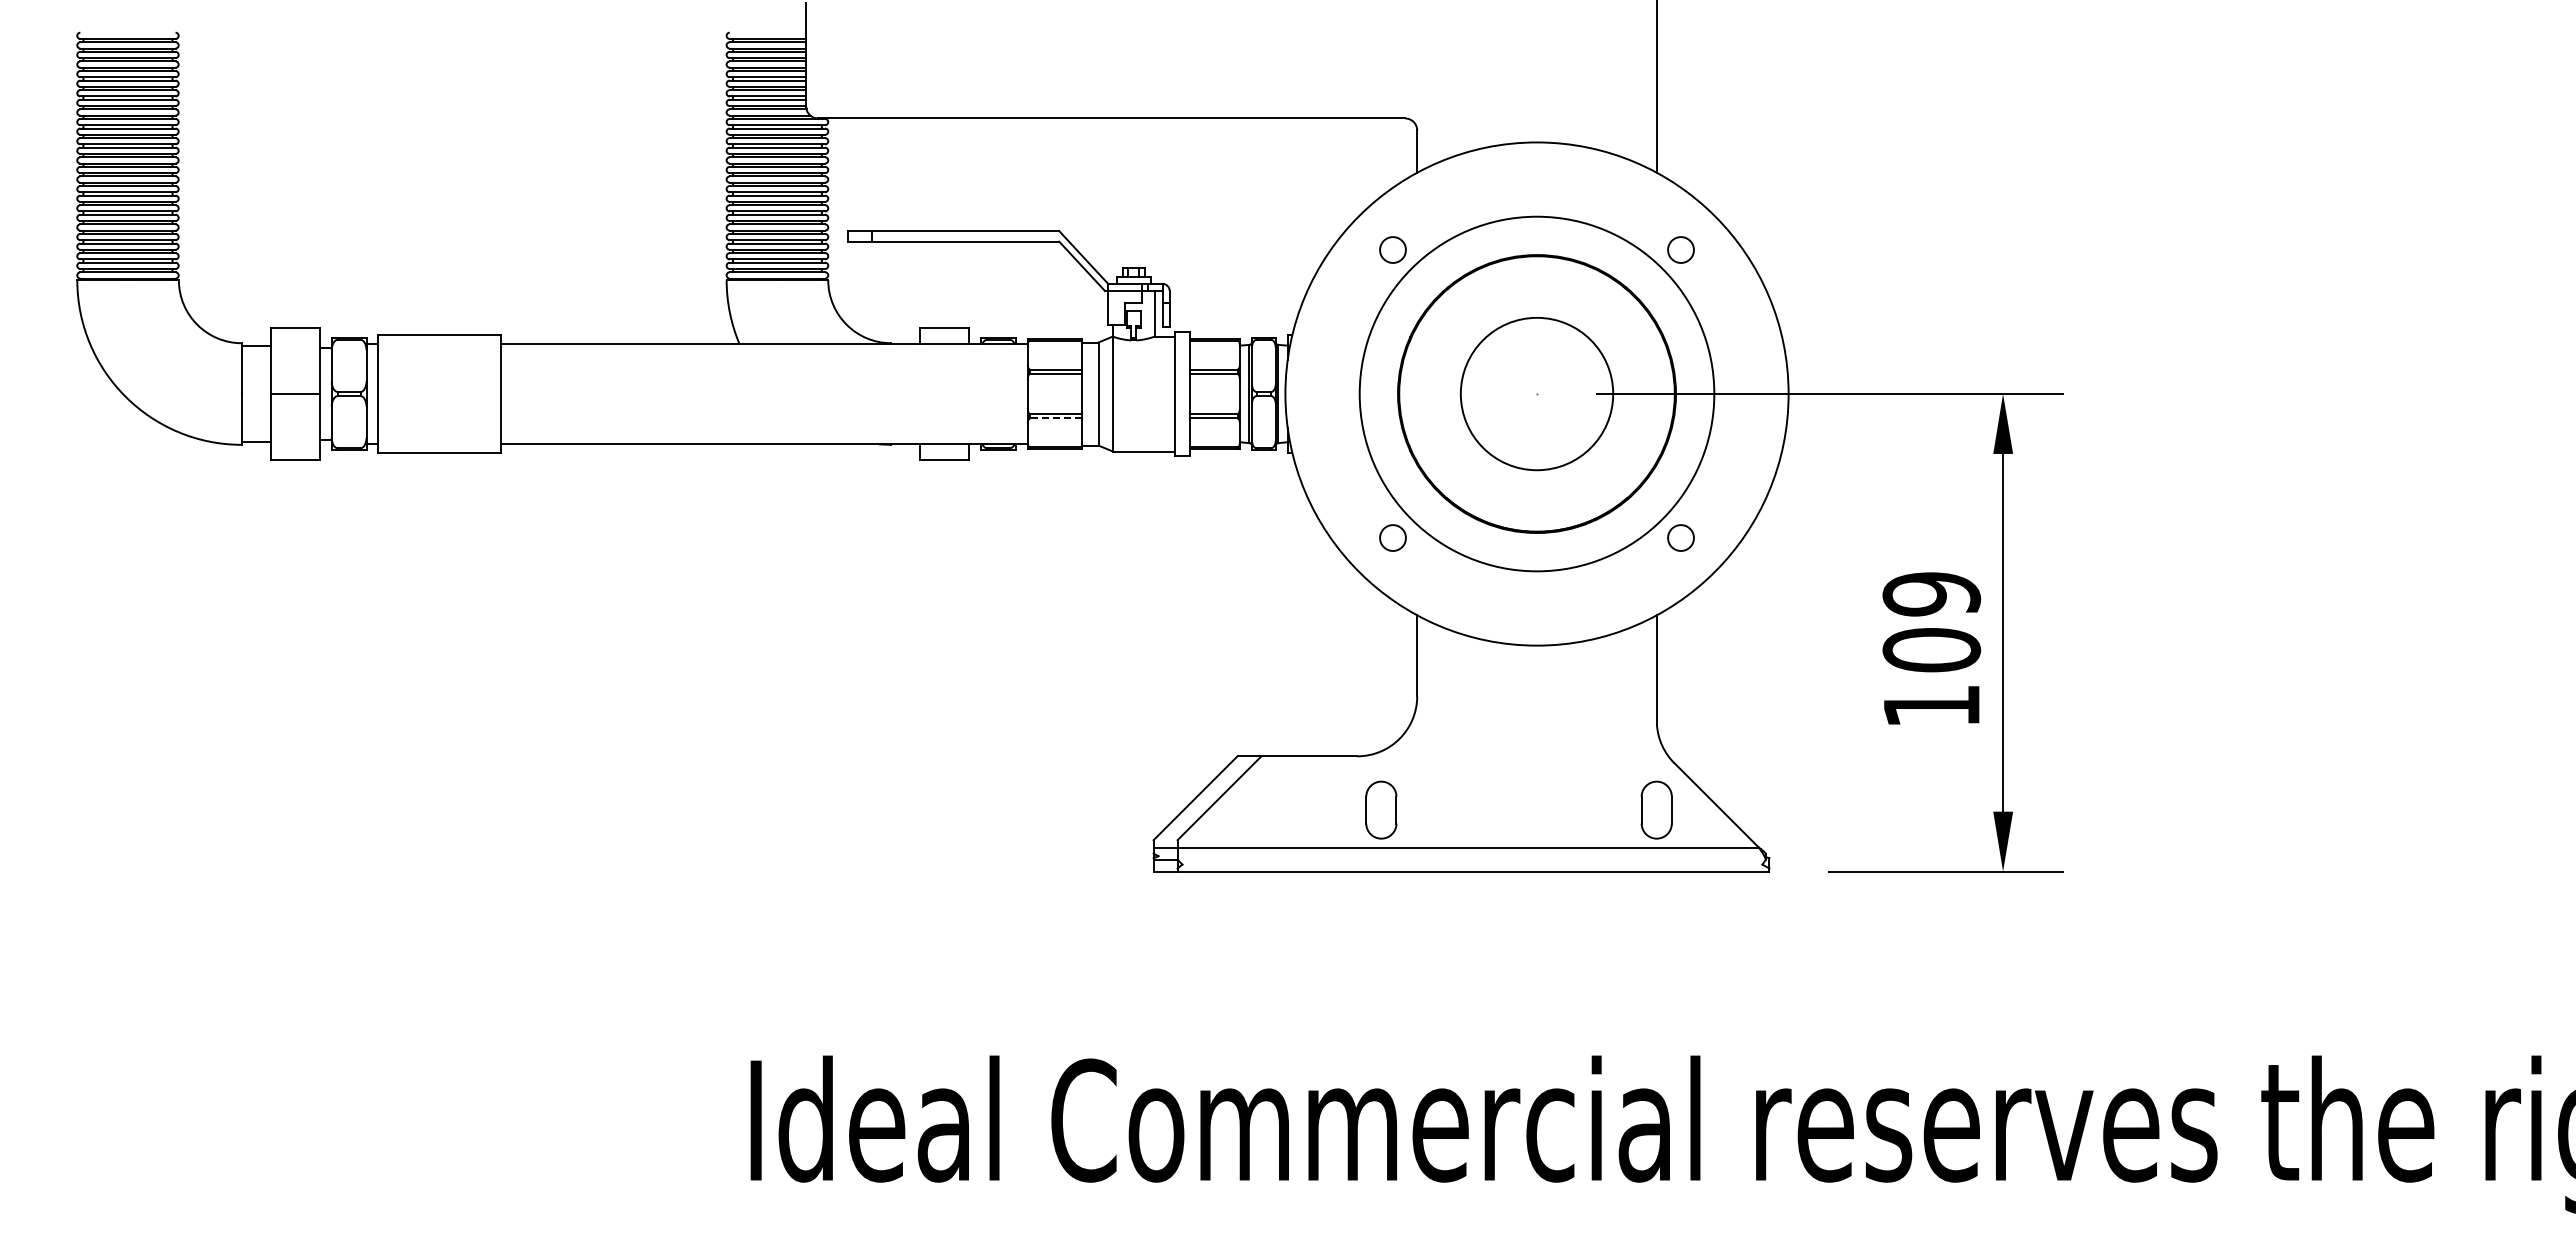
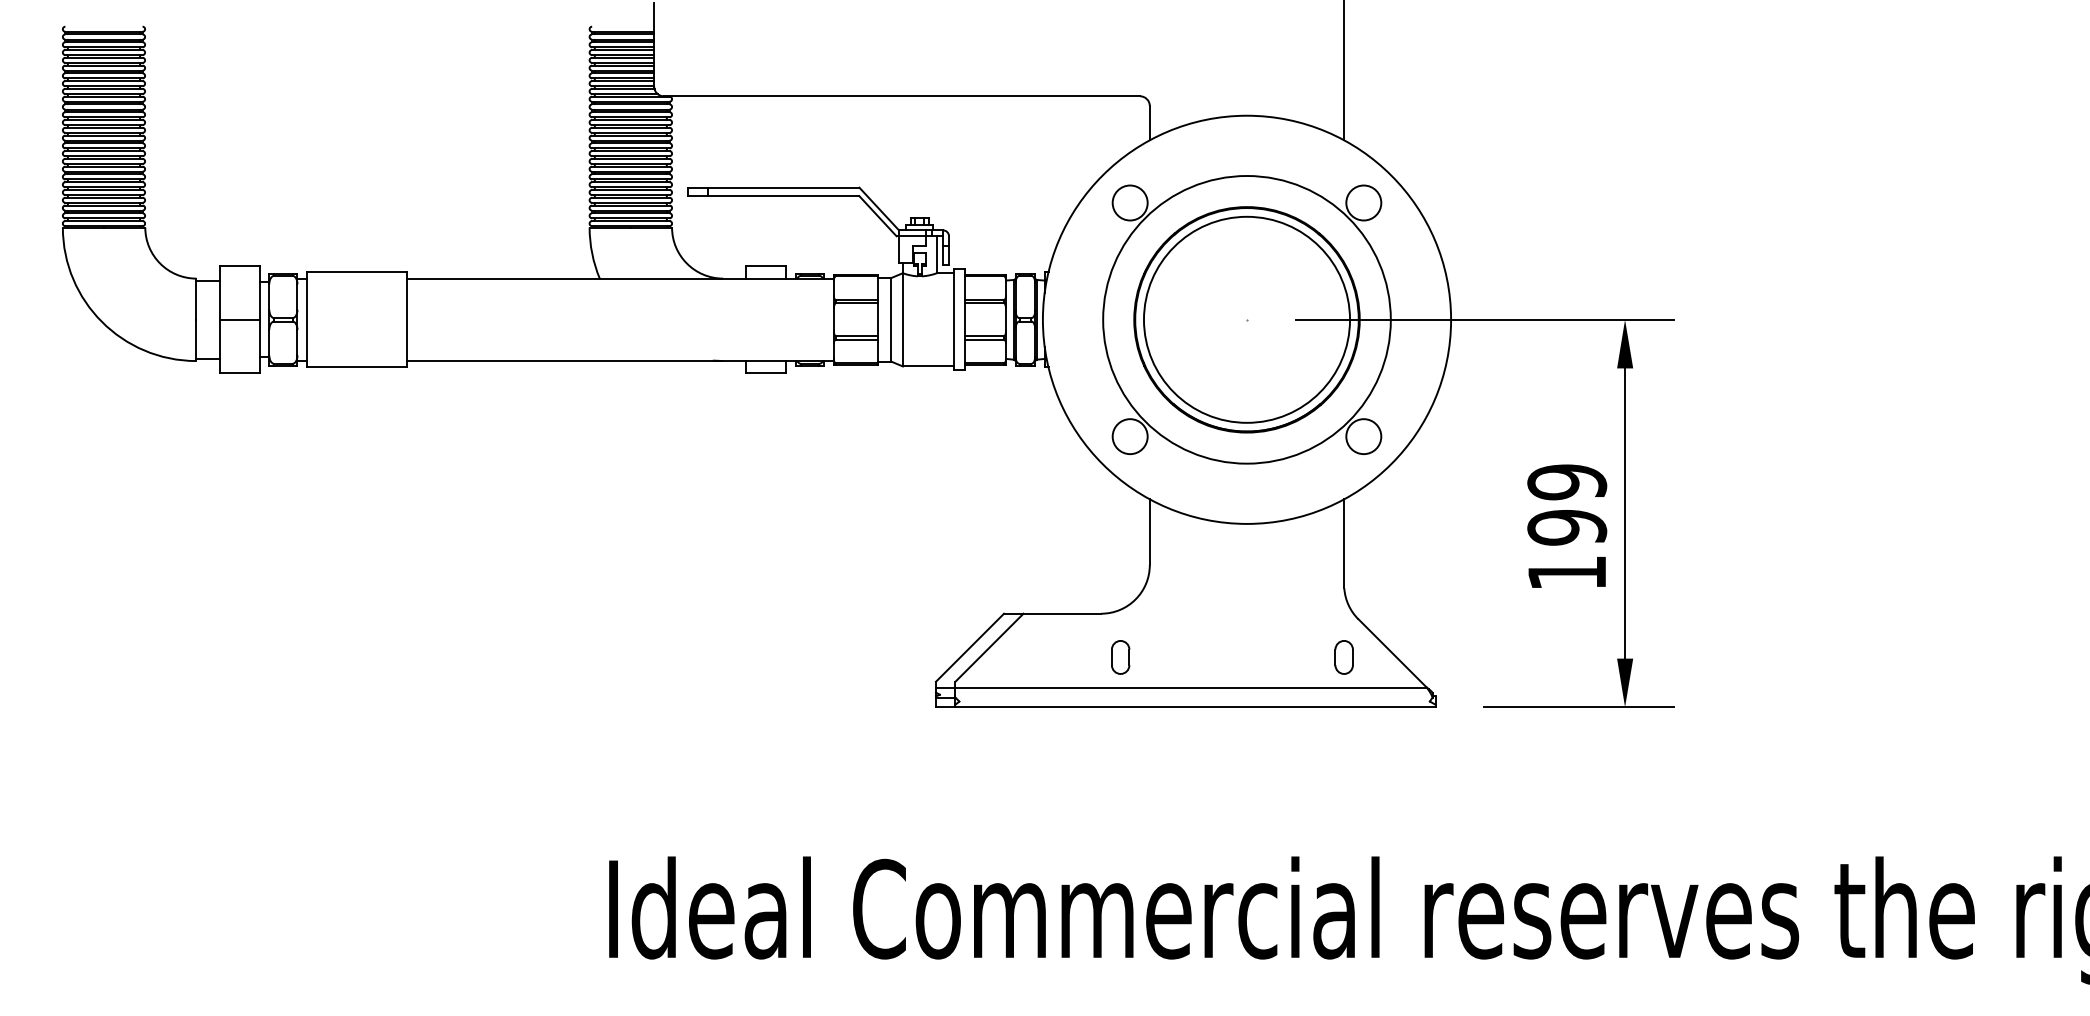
circle: (1392, 249) -> (1129, 202), size x1.67
circle: (1680, 249) -> (1363, 202), size x1.67
circle: (1537, 394) -> (1247, 320), size x1.67
line: (1056, 418) -> (857, 339), dashed -> solid
circle: (1392, 537) -> (1129, 436), size x1.67
circle: (1680, 537) -> (1363, 436), size x1.67
text: (1931, 650) -> (1567, 527), 109 -> 199
part: (1380, 810) -> (1120, 657), size x0.71
part: (1656, 810) -> (1343, 657), size x0.71

